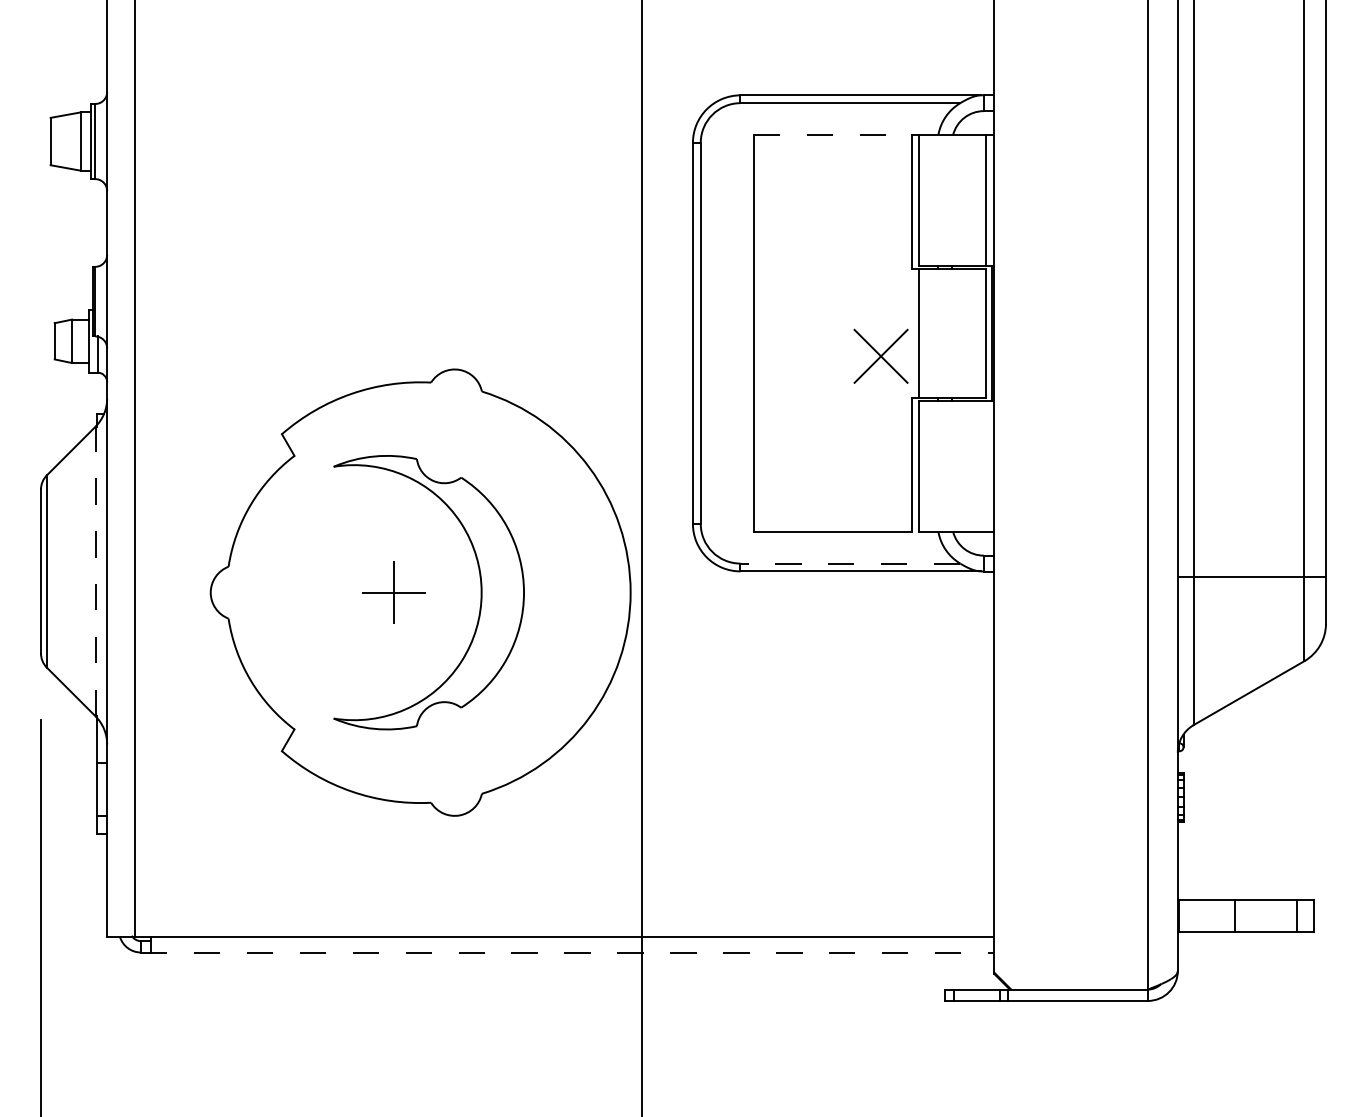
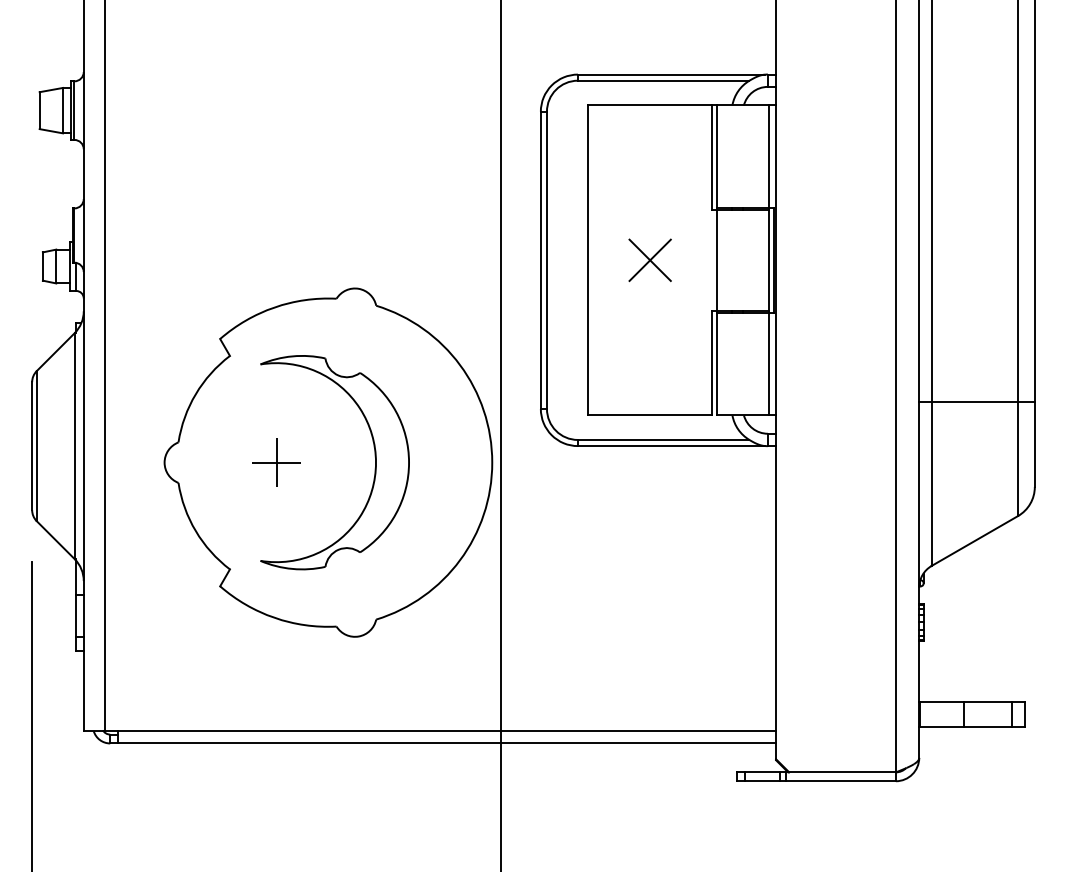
line: (833, 134) -> (650, 105), dashed -> solid
part: (880, 355) -> (649, 259), moved
line: (985, 465) -> (769, 363), added
line: (850, 563) -> (663, 439), dashed -> solid
line: (95, 571) -> (74, 446), dashed -> solid
line: (1251, 576) -> (976, 401), moved
part: (393, 592) -> (276, 462), moved
line: (567, 952) -> (442, 743), dashed -> solid

